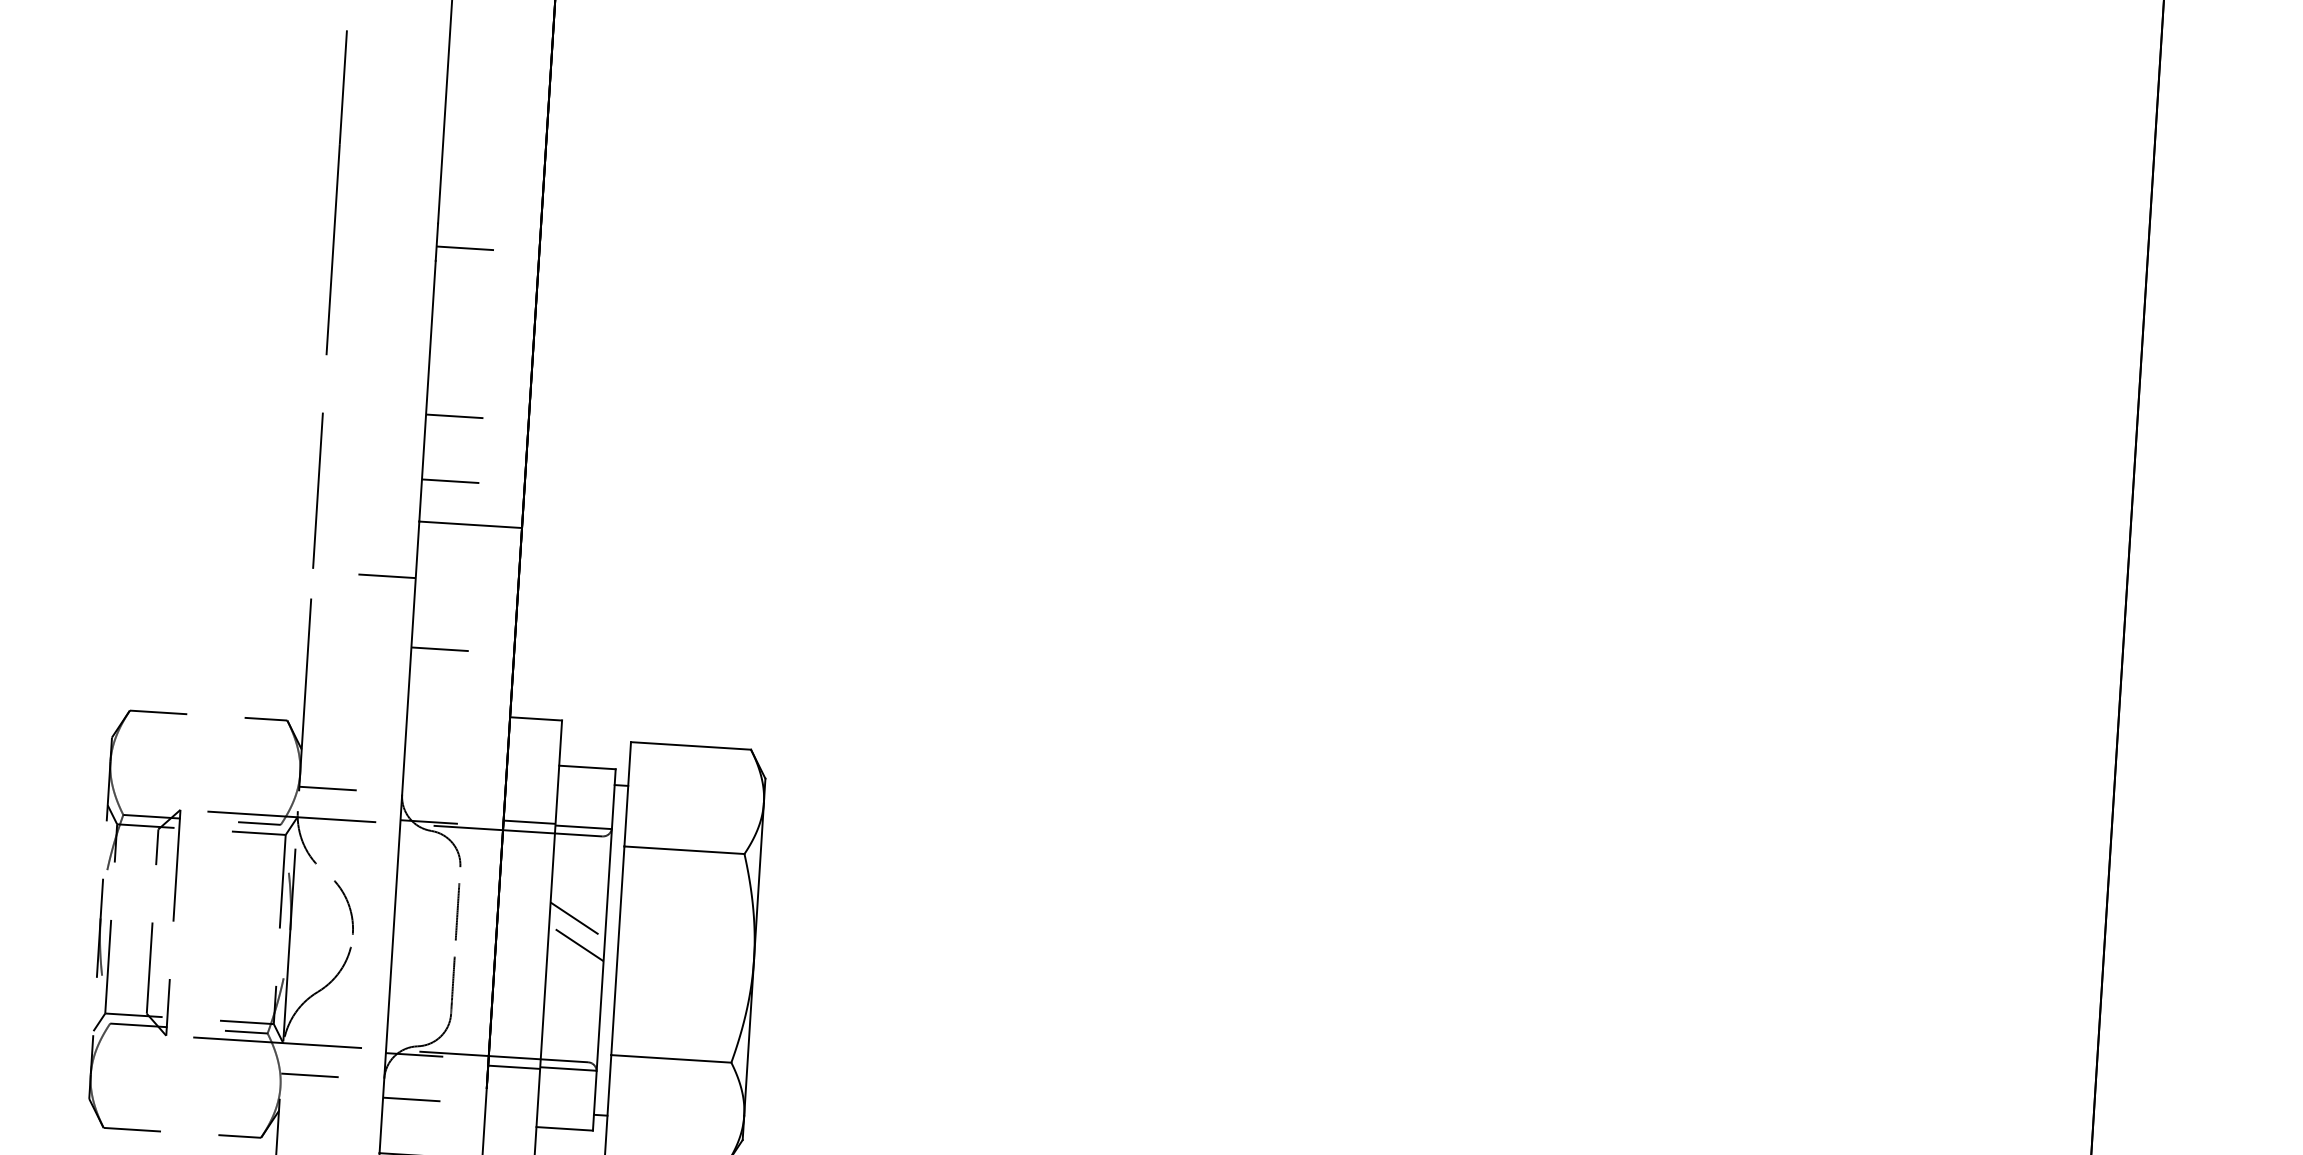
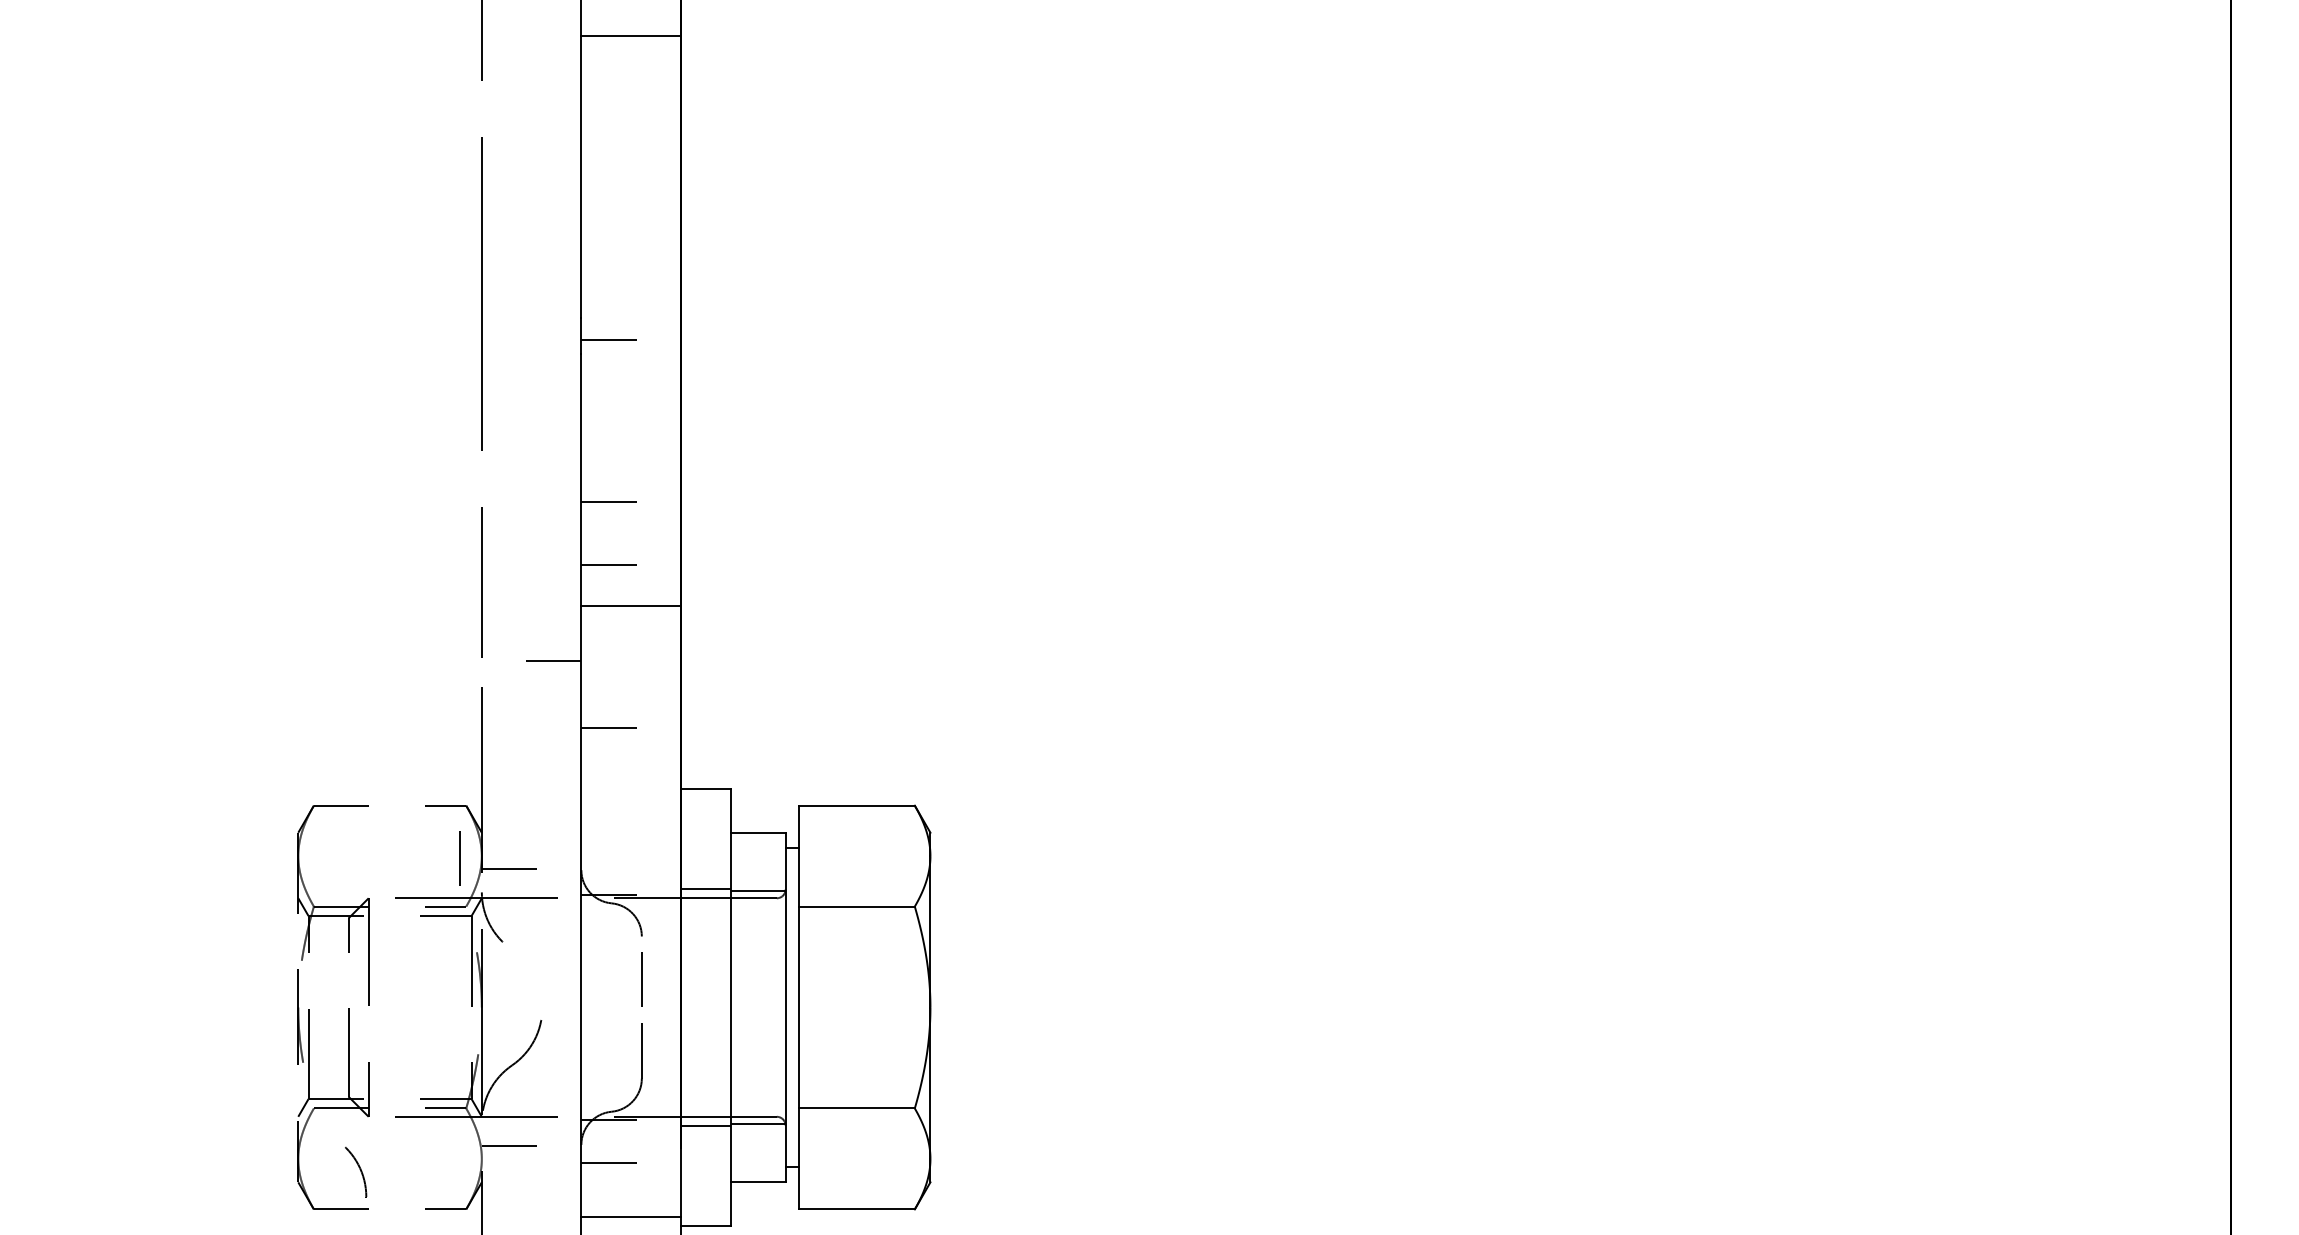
line: (276, 774) -> (459, 858), added
part: (344, 906) -> (356, 1171), moved
line: (577, 920) -> (757, 980), removed
line: (575, 942) -> (757, 1002), removed

